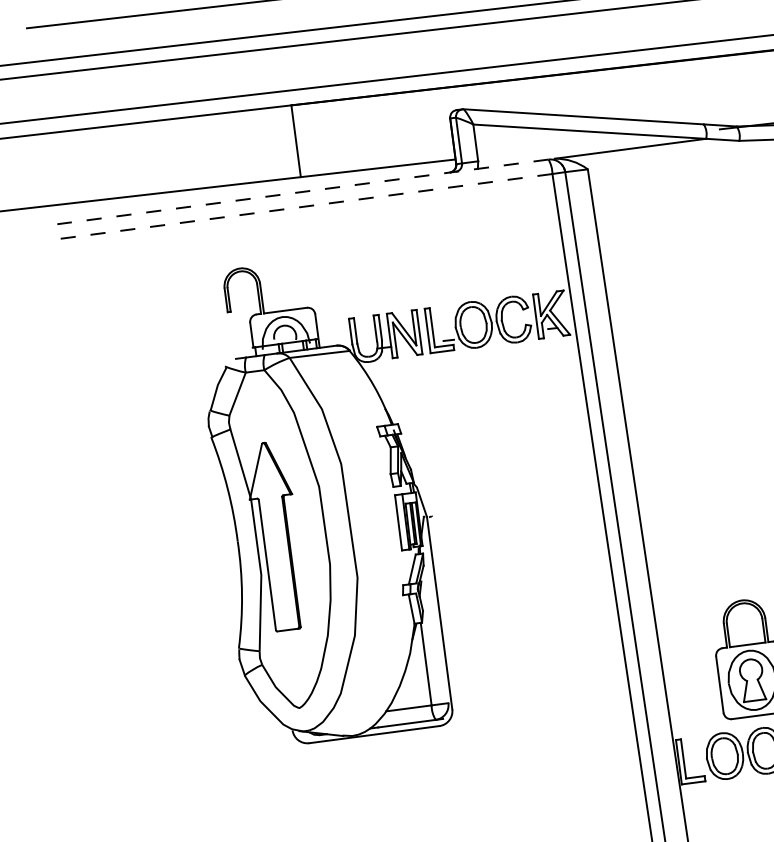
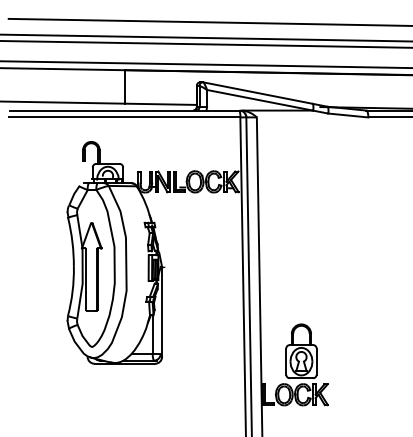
line: (302, 191) -> (124, 110), dashed -> solid
line: (304, 206) -> (124, 117), dashed -> solid

